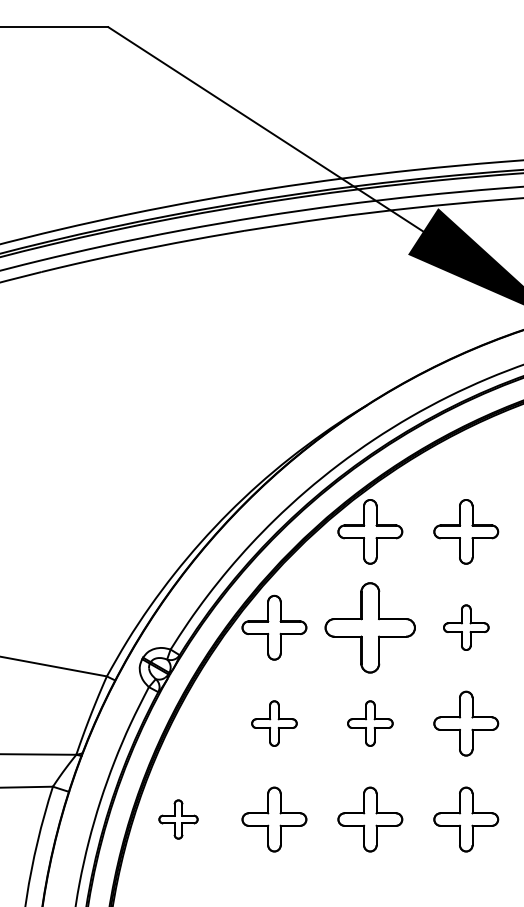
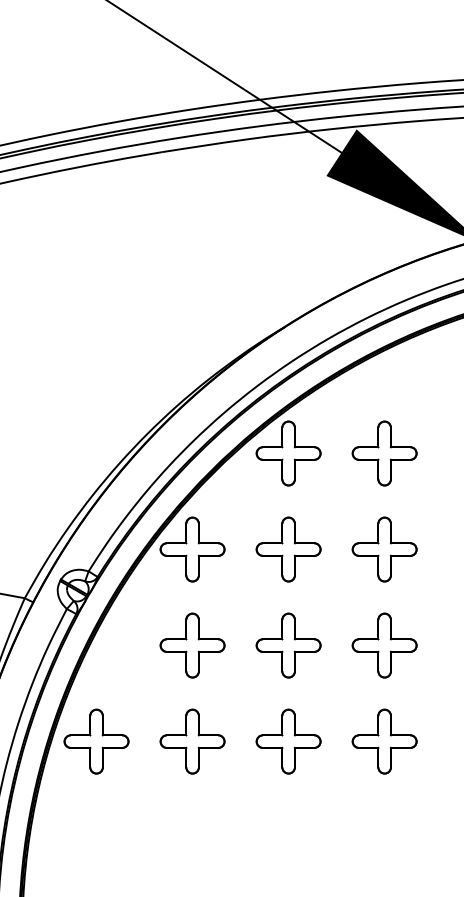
part: (370, 627) -> (288, 549), size x0.71
part: (466, 627) -> (384, 549), size x1.43
part: (274, 723) -> (192, 645), size x1.43
part: (370, 723) -> (288, 645), size x1.43
part: (178, 819) -> (96, 741), size x1.67

